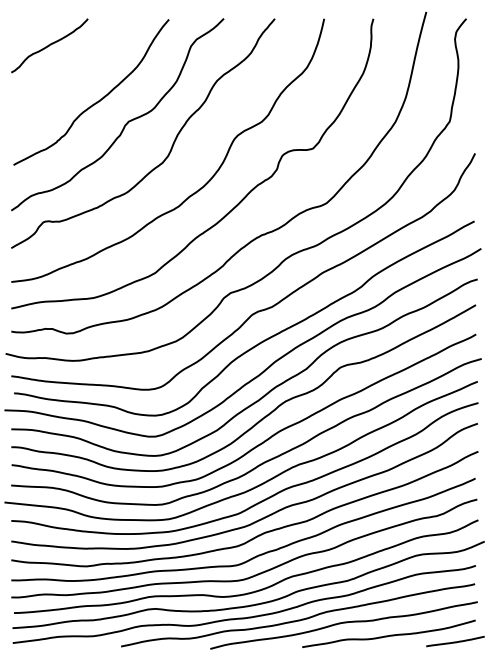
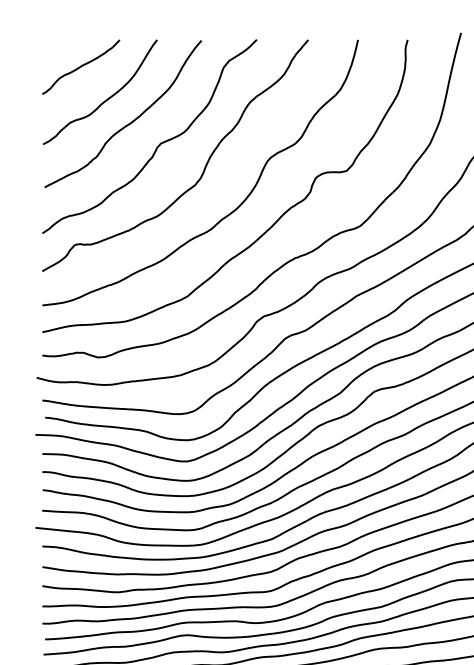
curve: (74, 77) -> (106, 99), added

